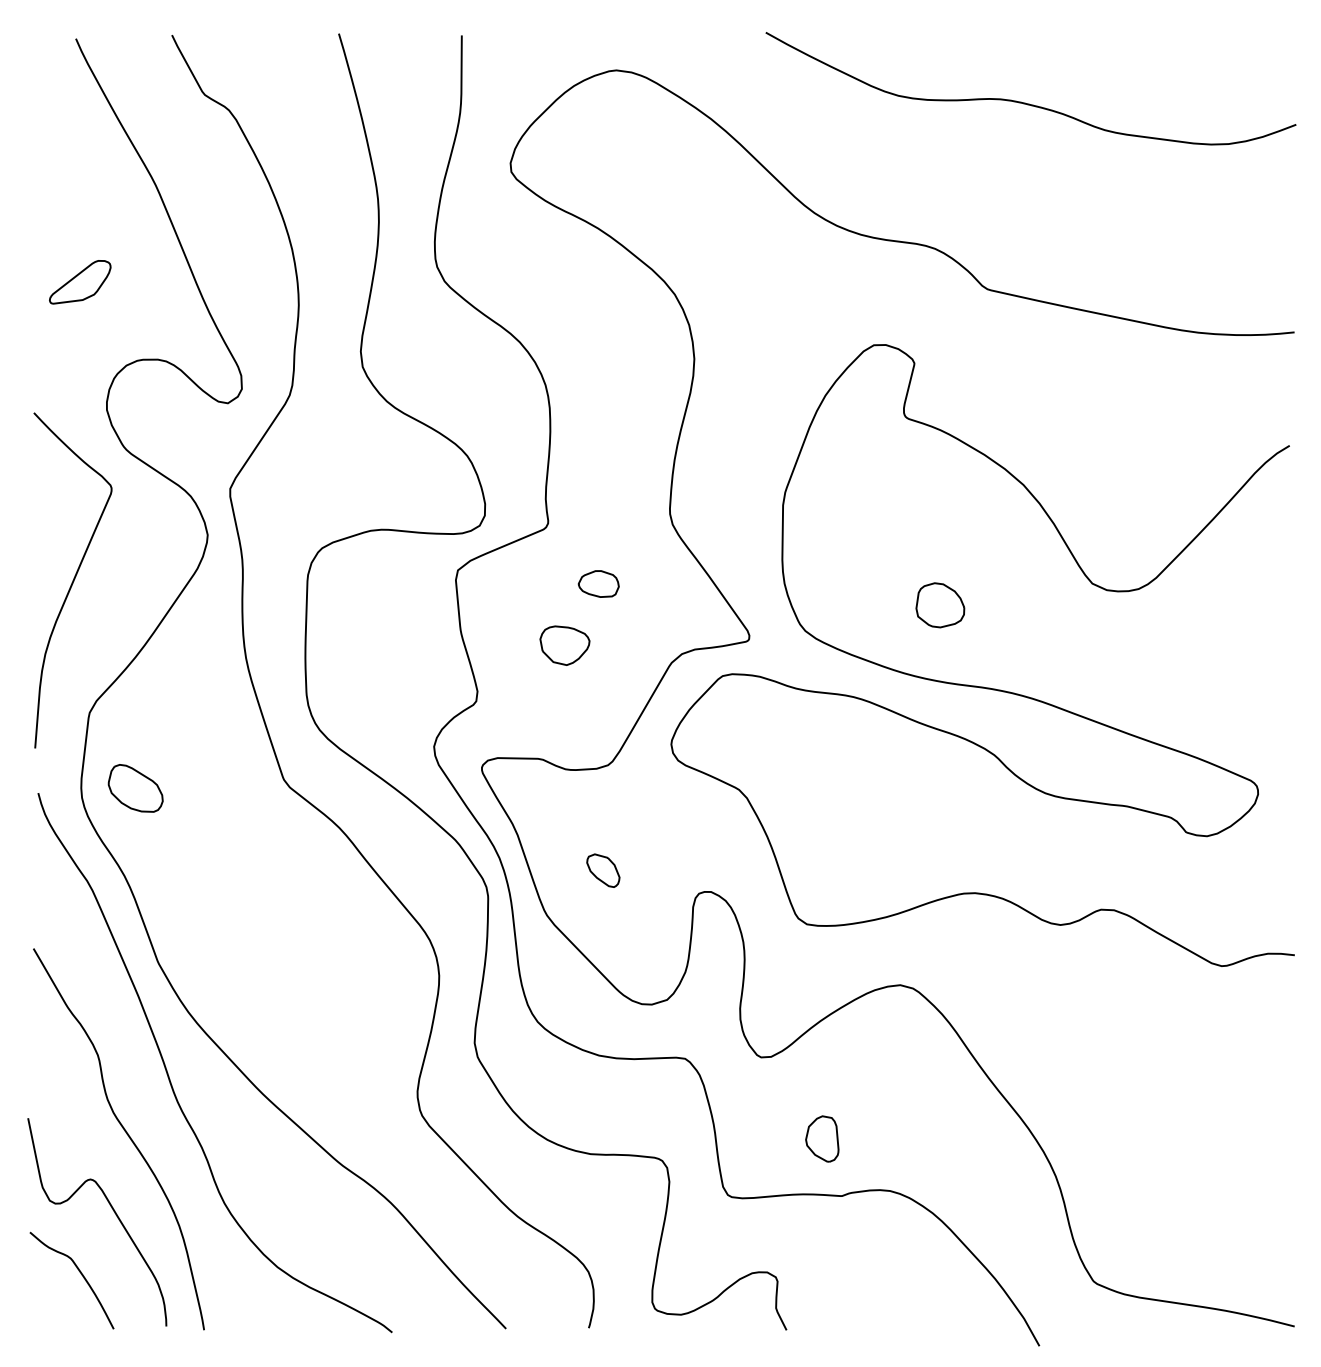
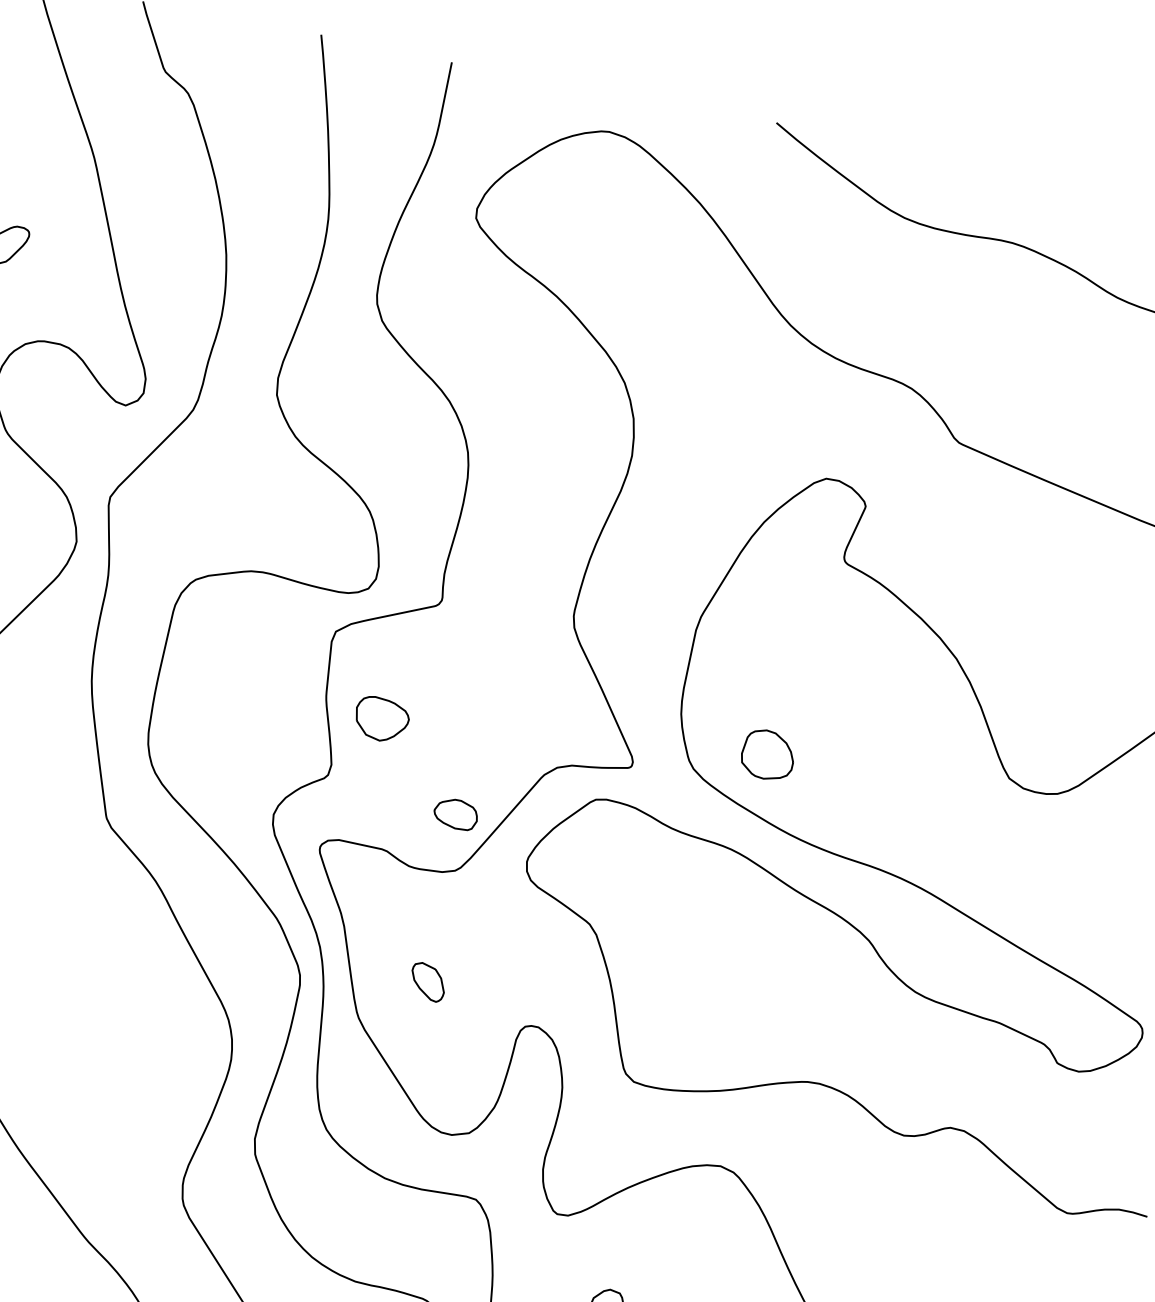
part: (598, 583) -> (455, 813), moved
part: (940, 605) -> (768, 755), moved
part: (564, 645) -> (381, 719), moved

